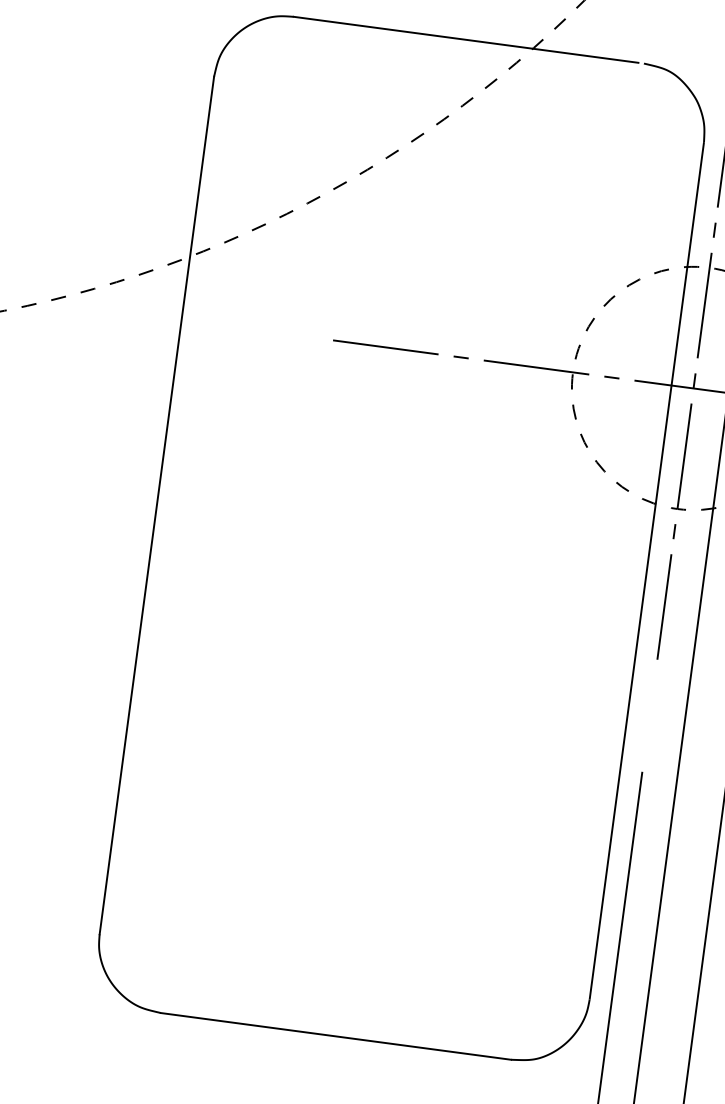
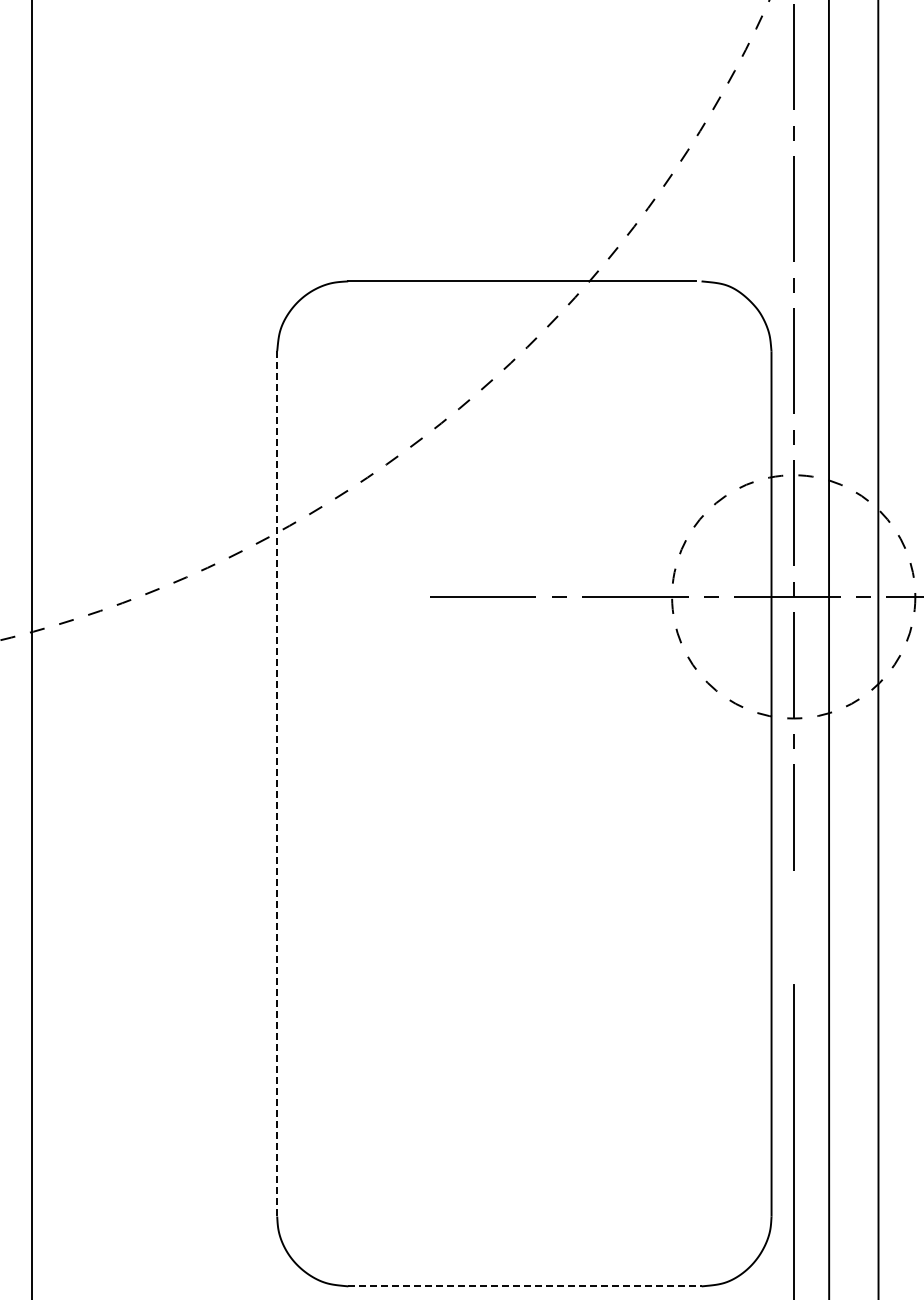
line: (157, 505) -> (277, 783), solid -> dashed
line: (335, 1036) -> (524, 1286), solid -> dashed

